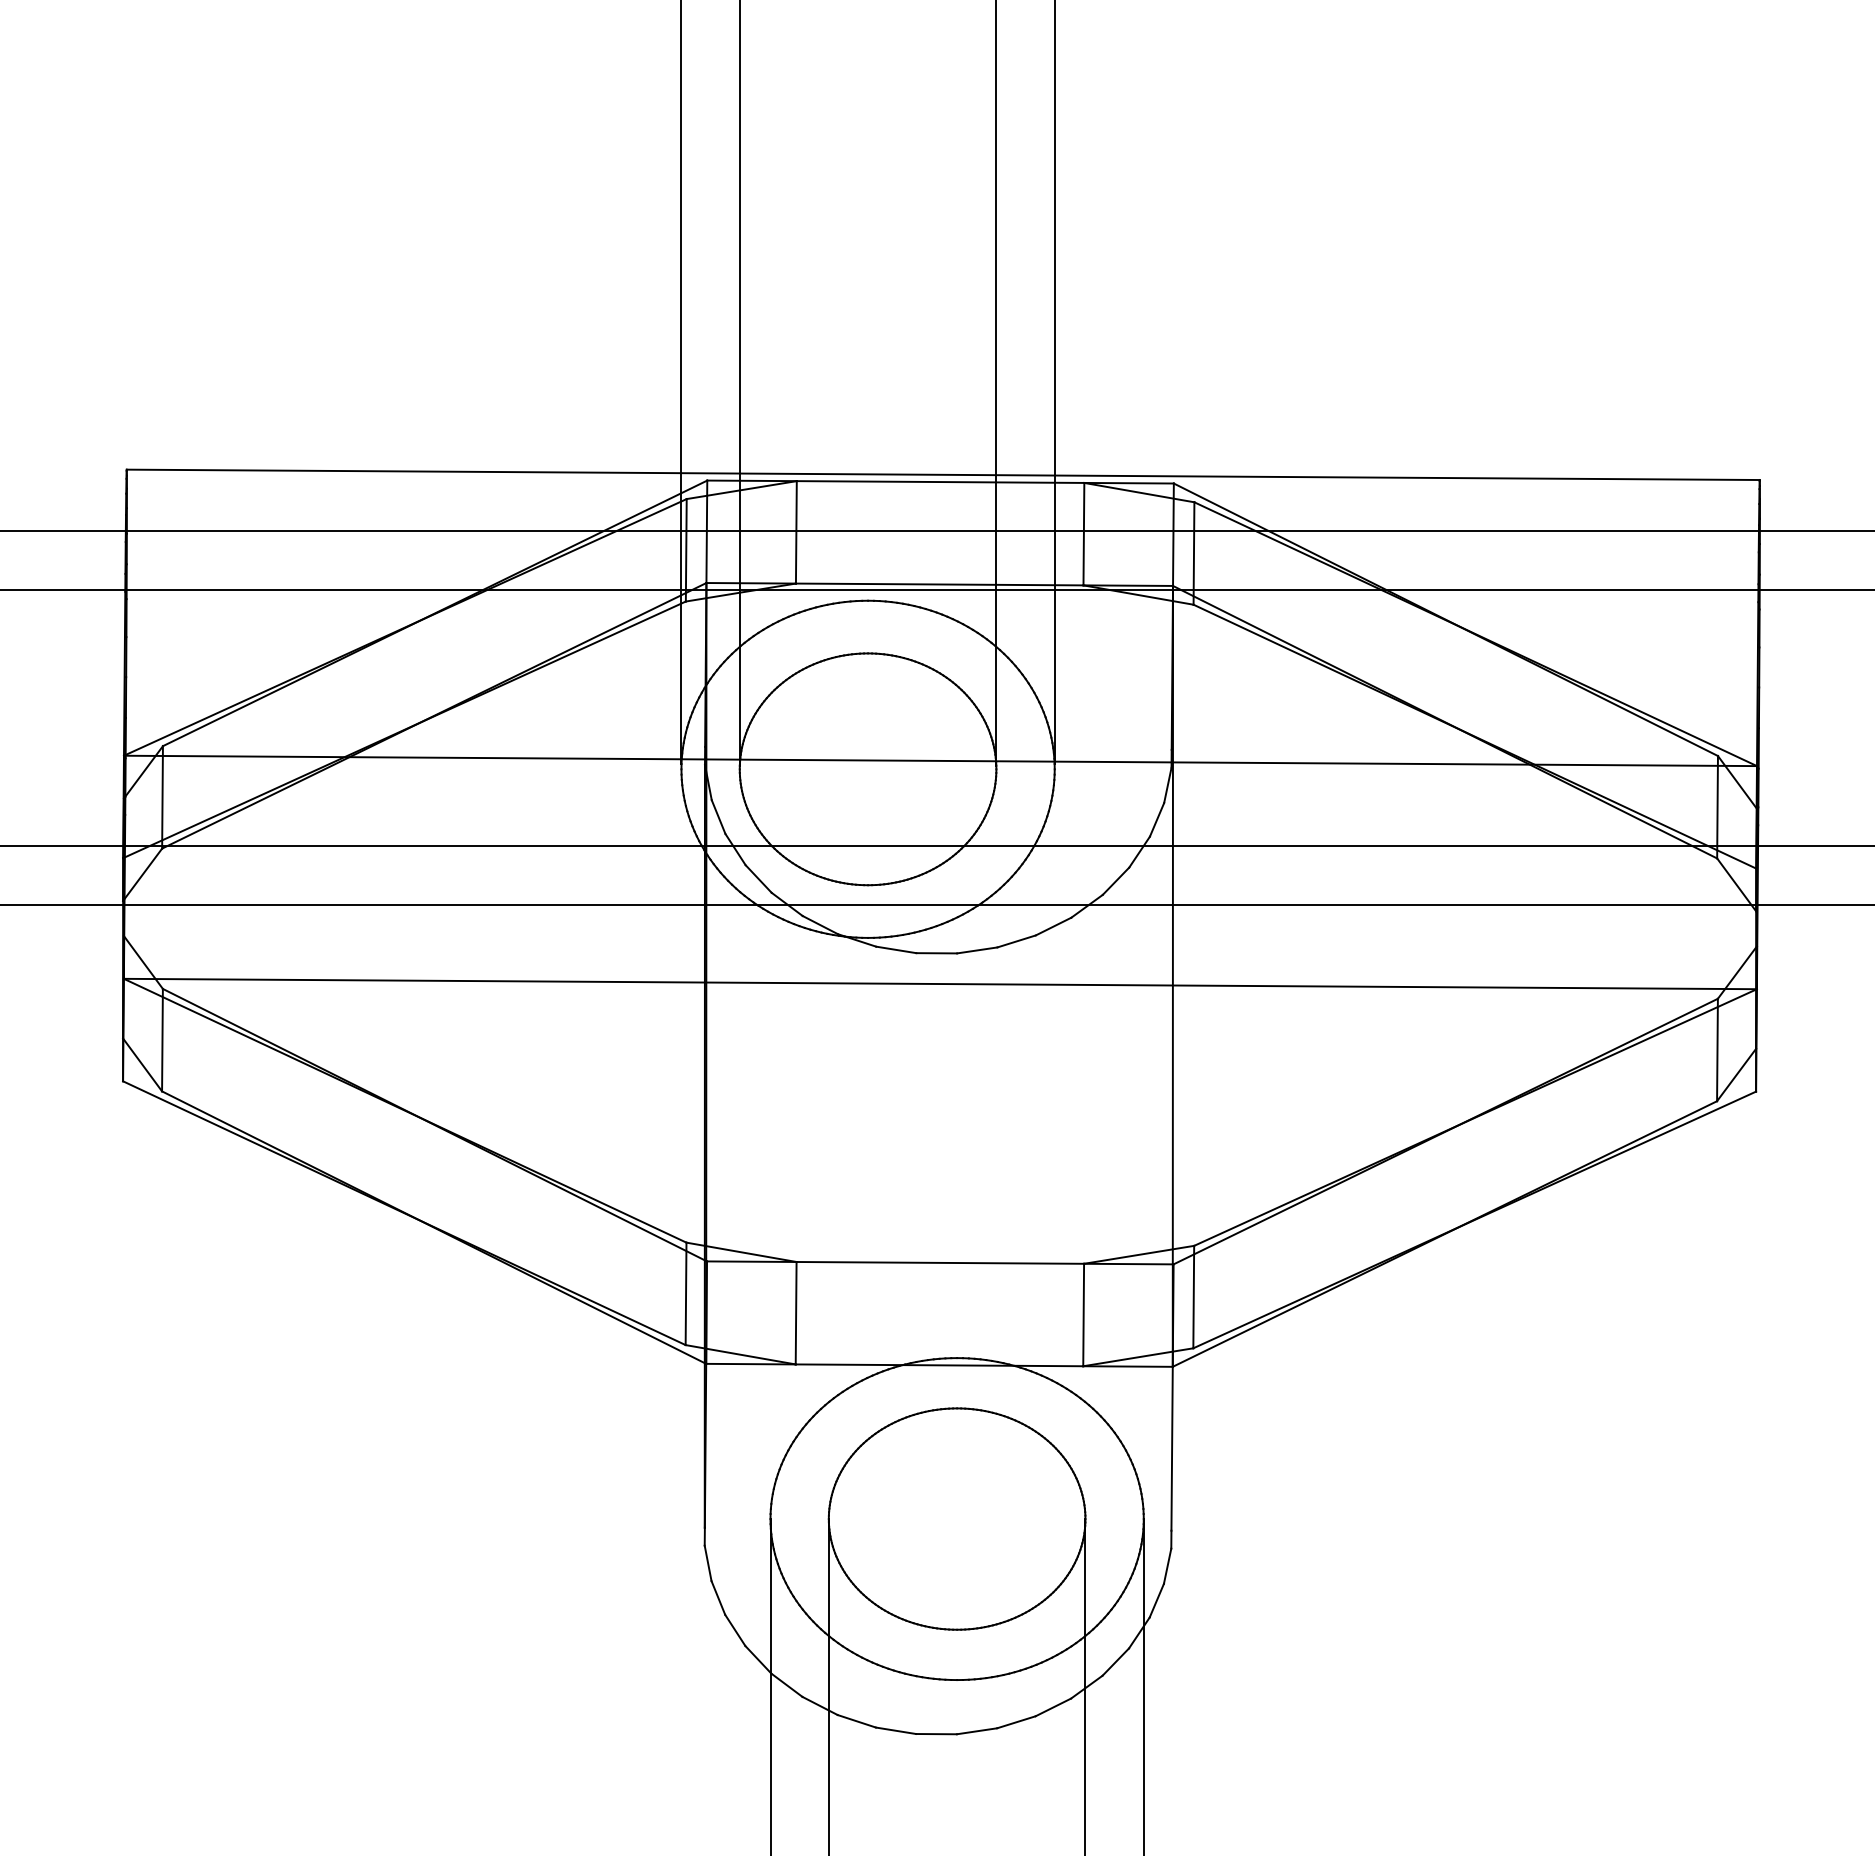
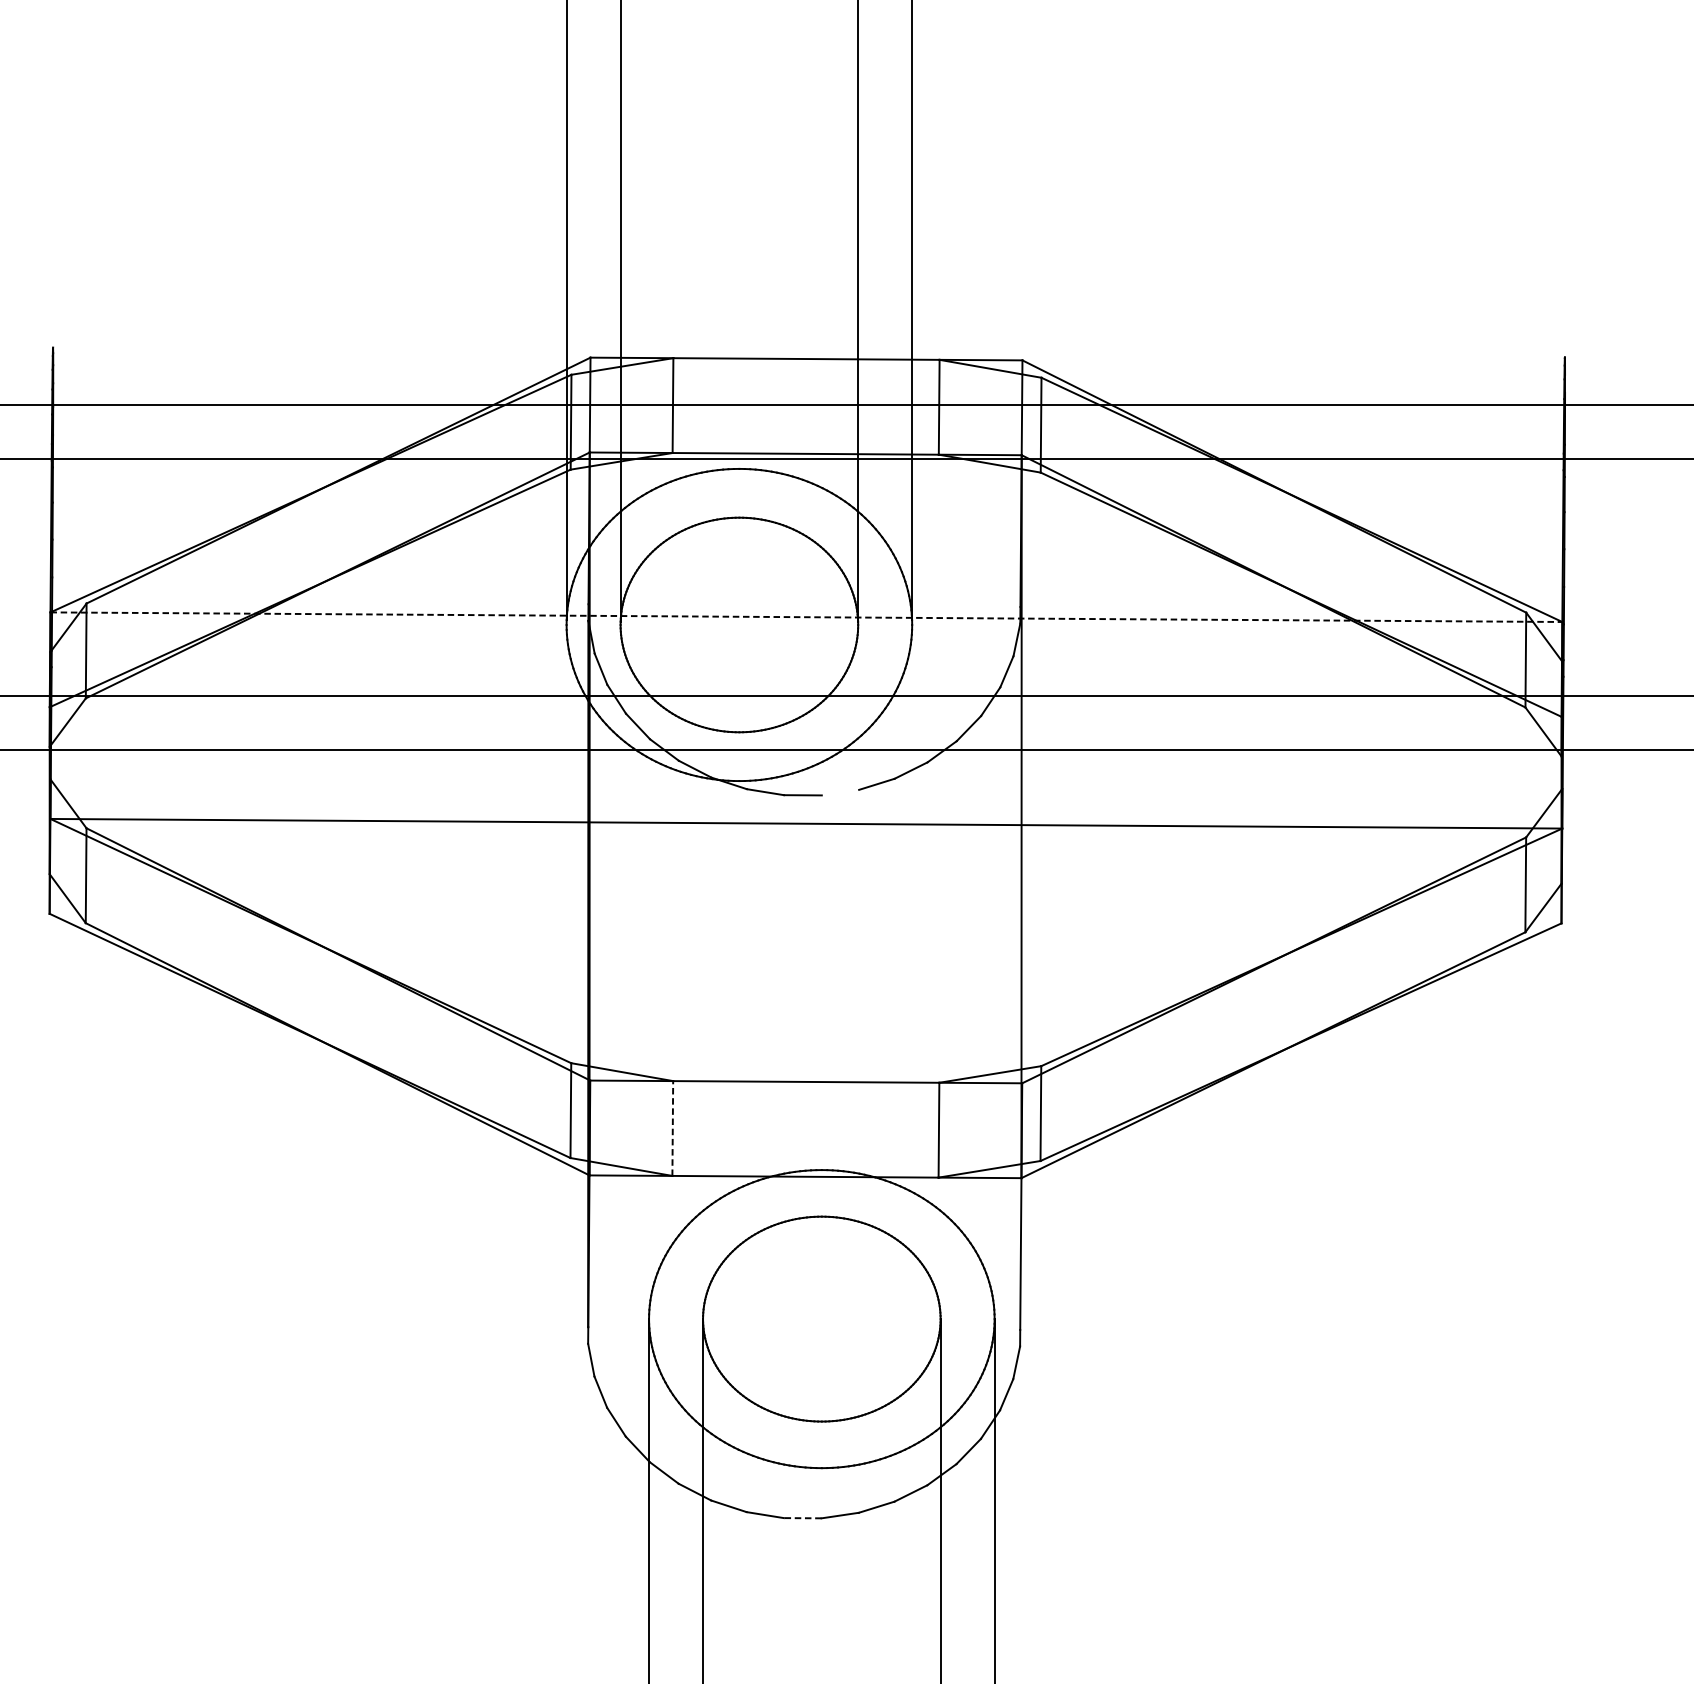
line: (942, 474) -> (808, 352), removed
line: (940, 760) -> (806, 616), solid -> dashed
line: (977, 950) -> (840, 792), removed
line: (796, 1312) -> (673, 1127), solid -> dashed
line: (936, 1734) -> (802, 1518), solid -> dashed

